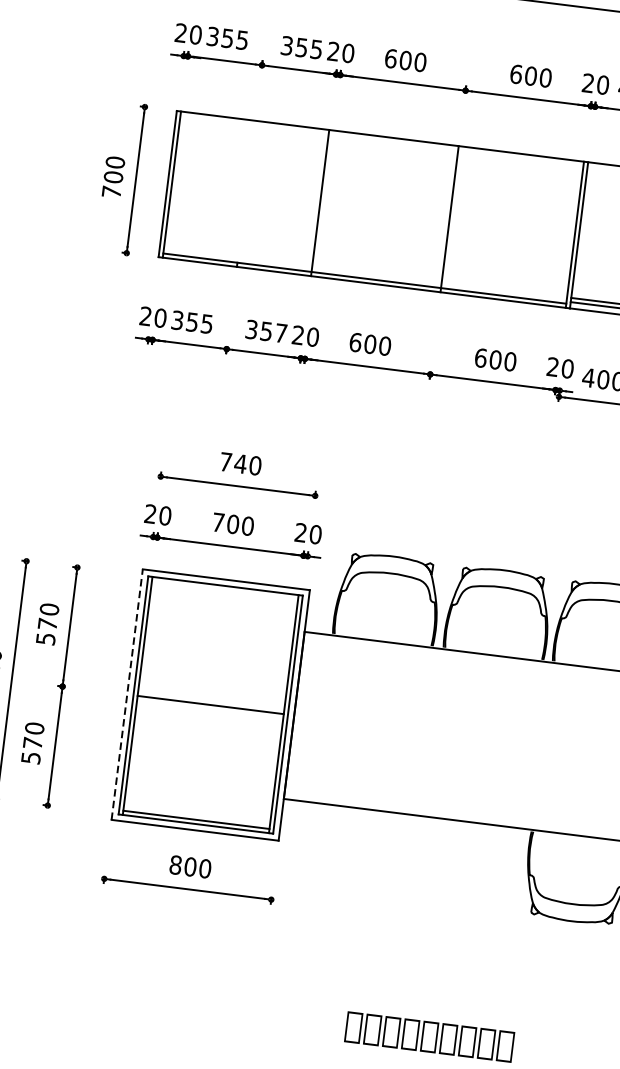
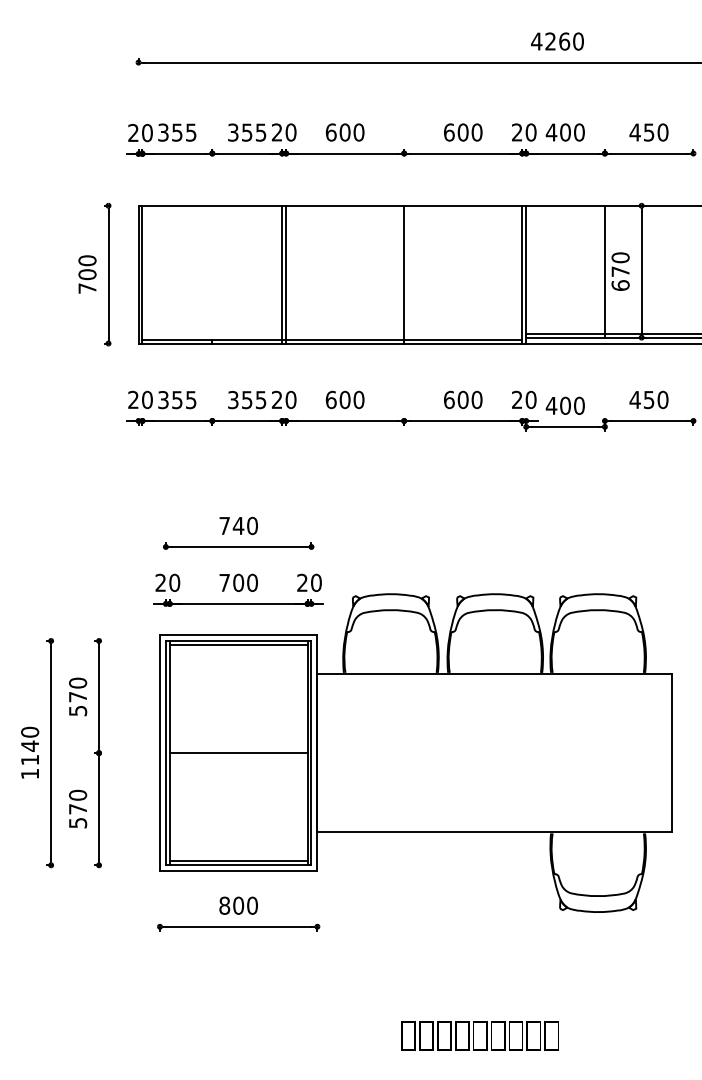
line: (324, 203) -> (286, 274), added
text: (281, 333) -> (261, 400), 357 -> 355
line: (224, 589) -> (238, 644), added
line: (126, 693) -> (159, 752), dashed -> solid

